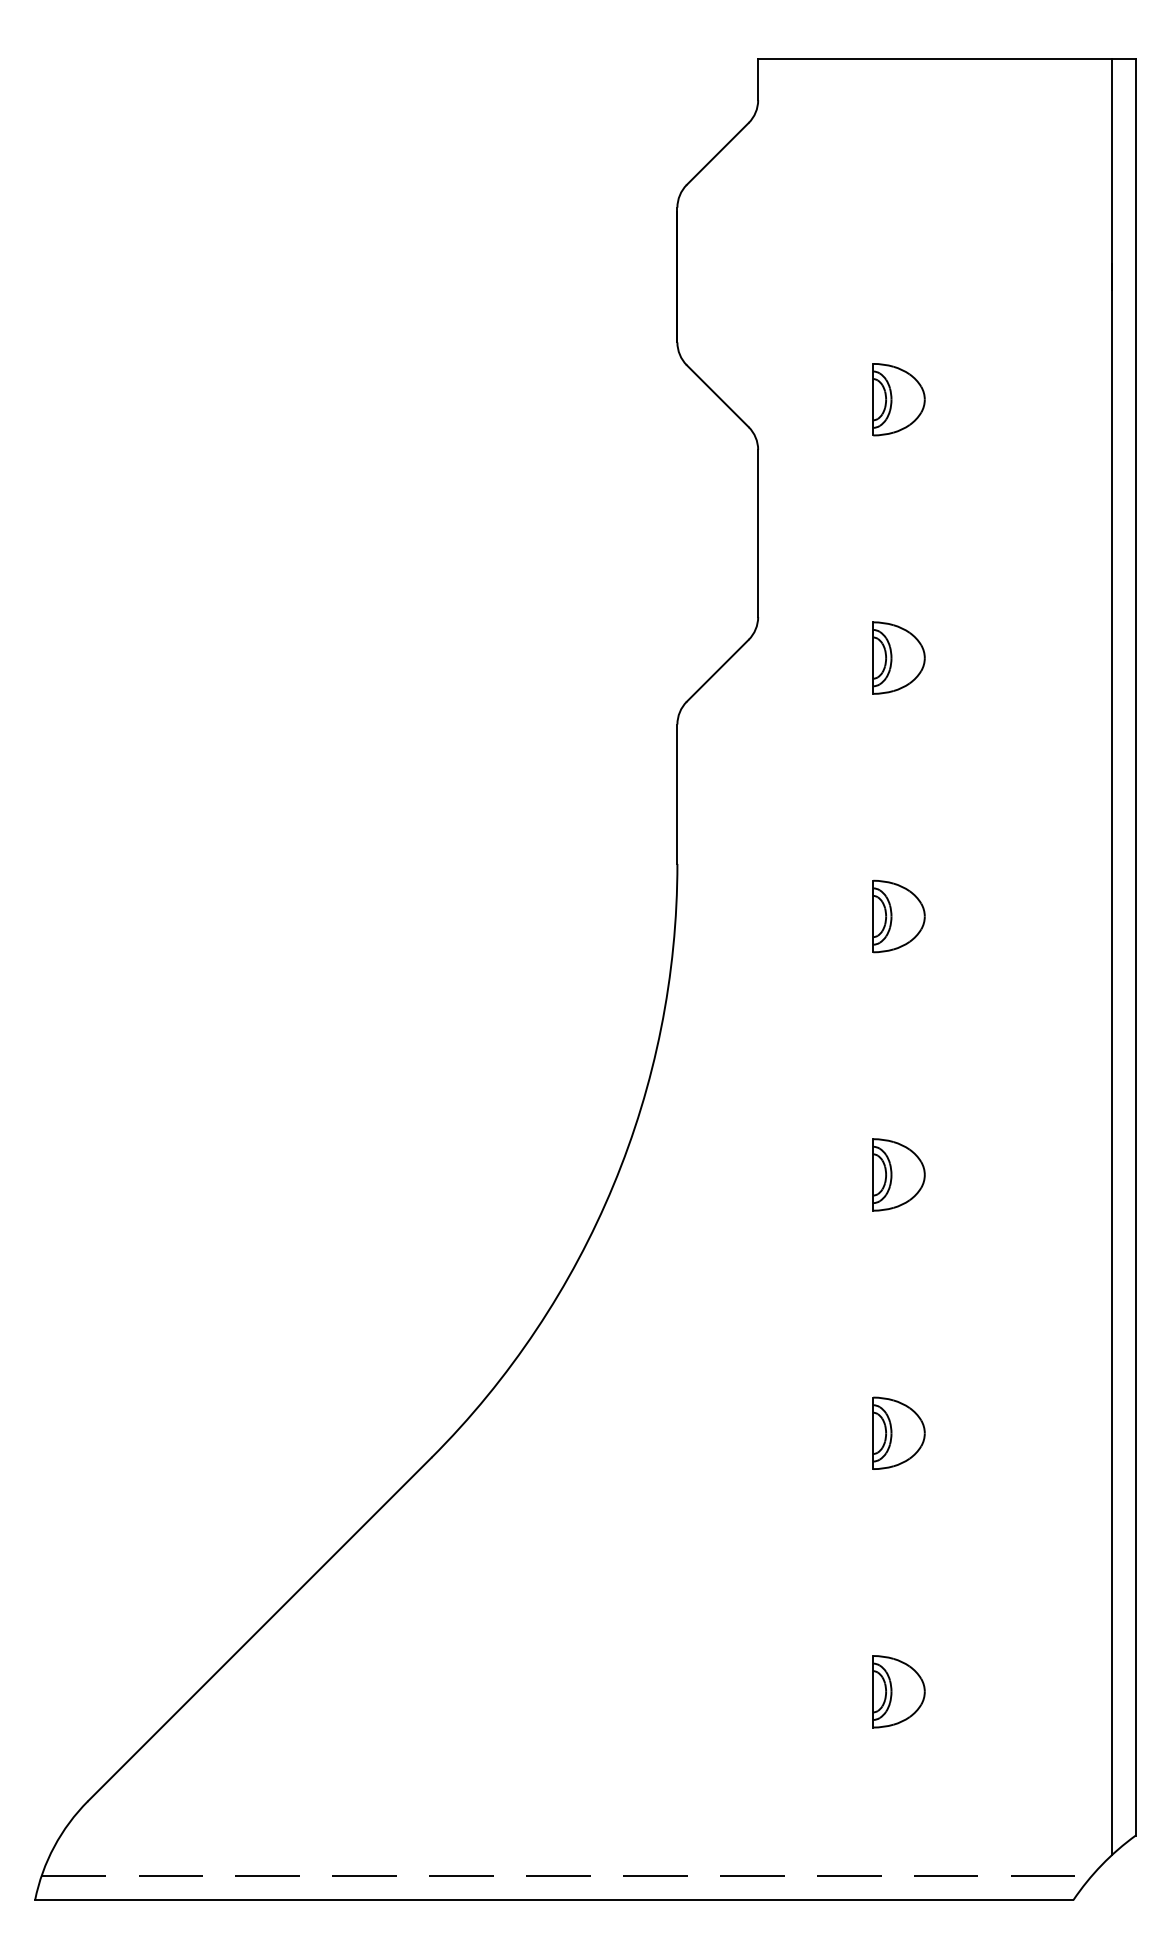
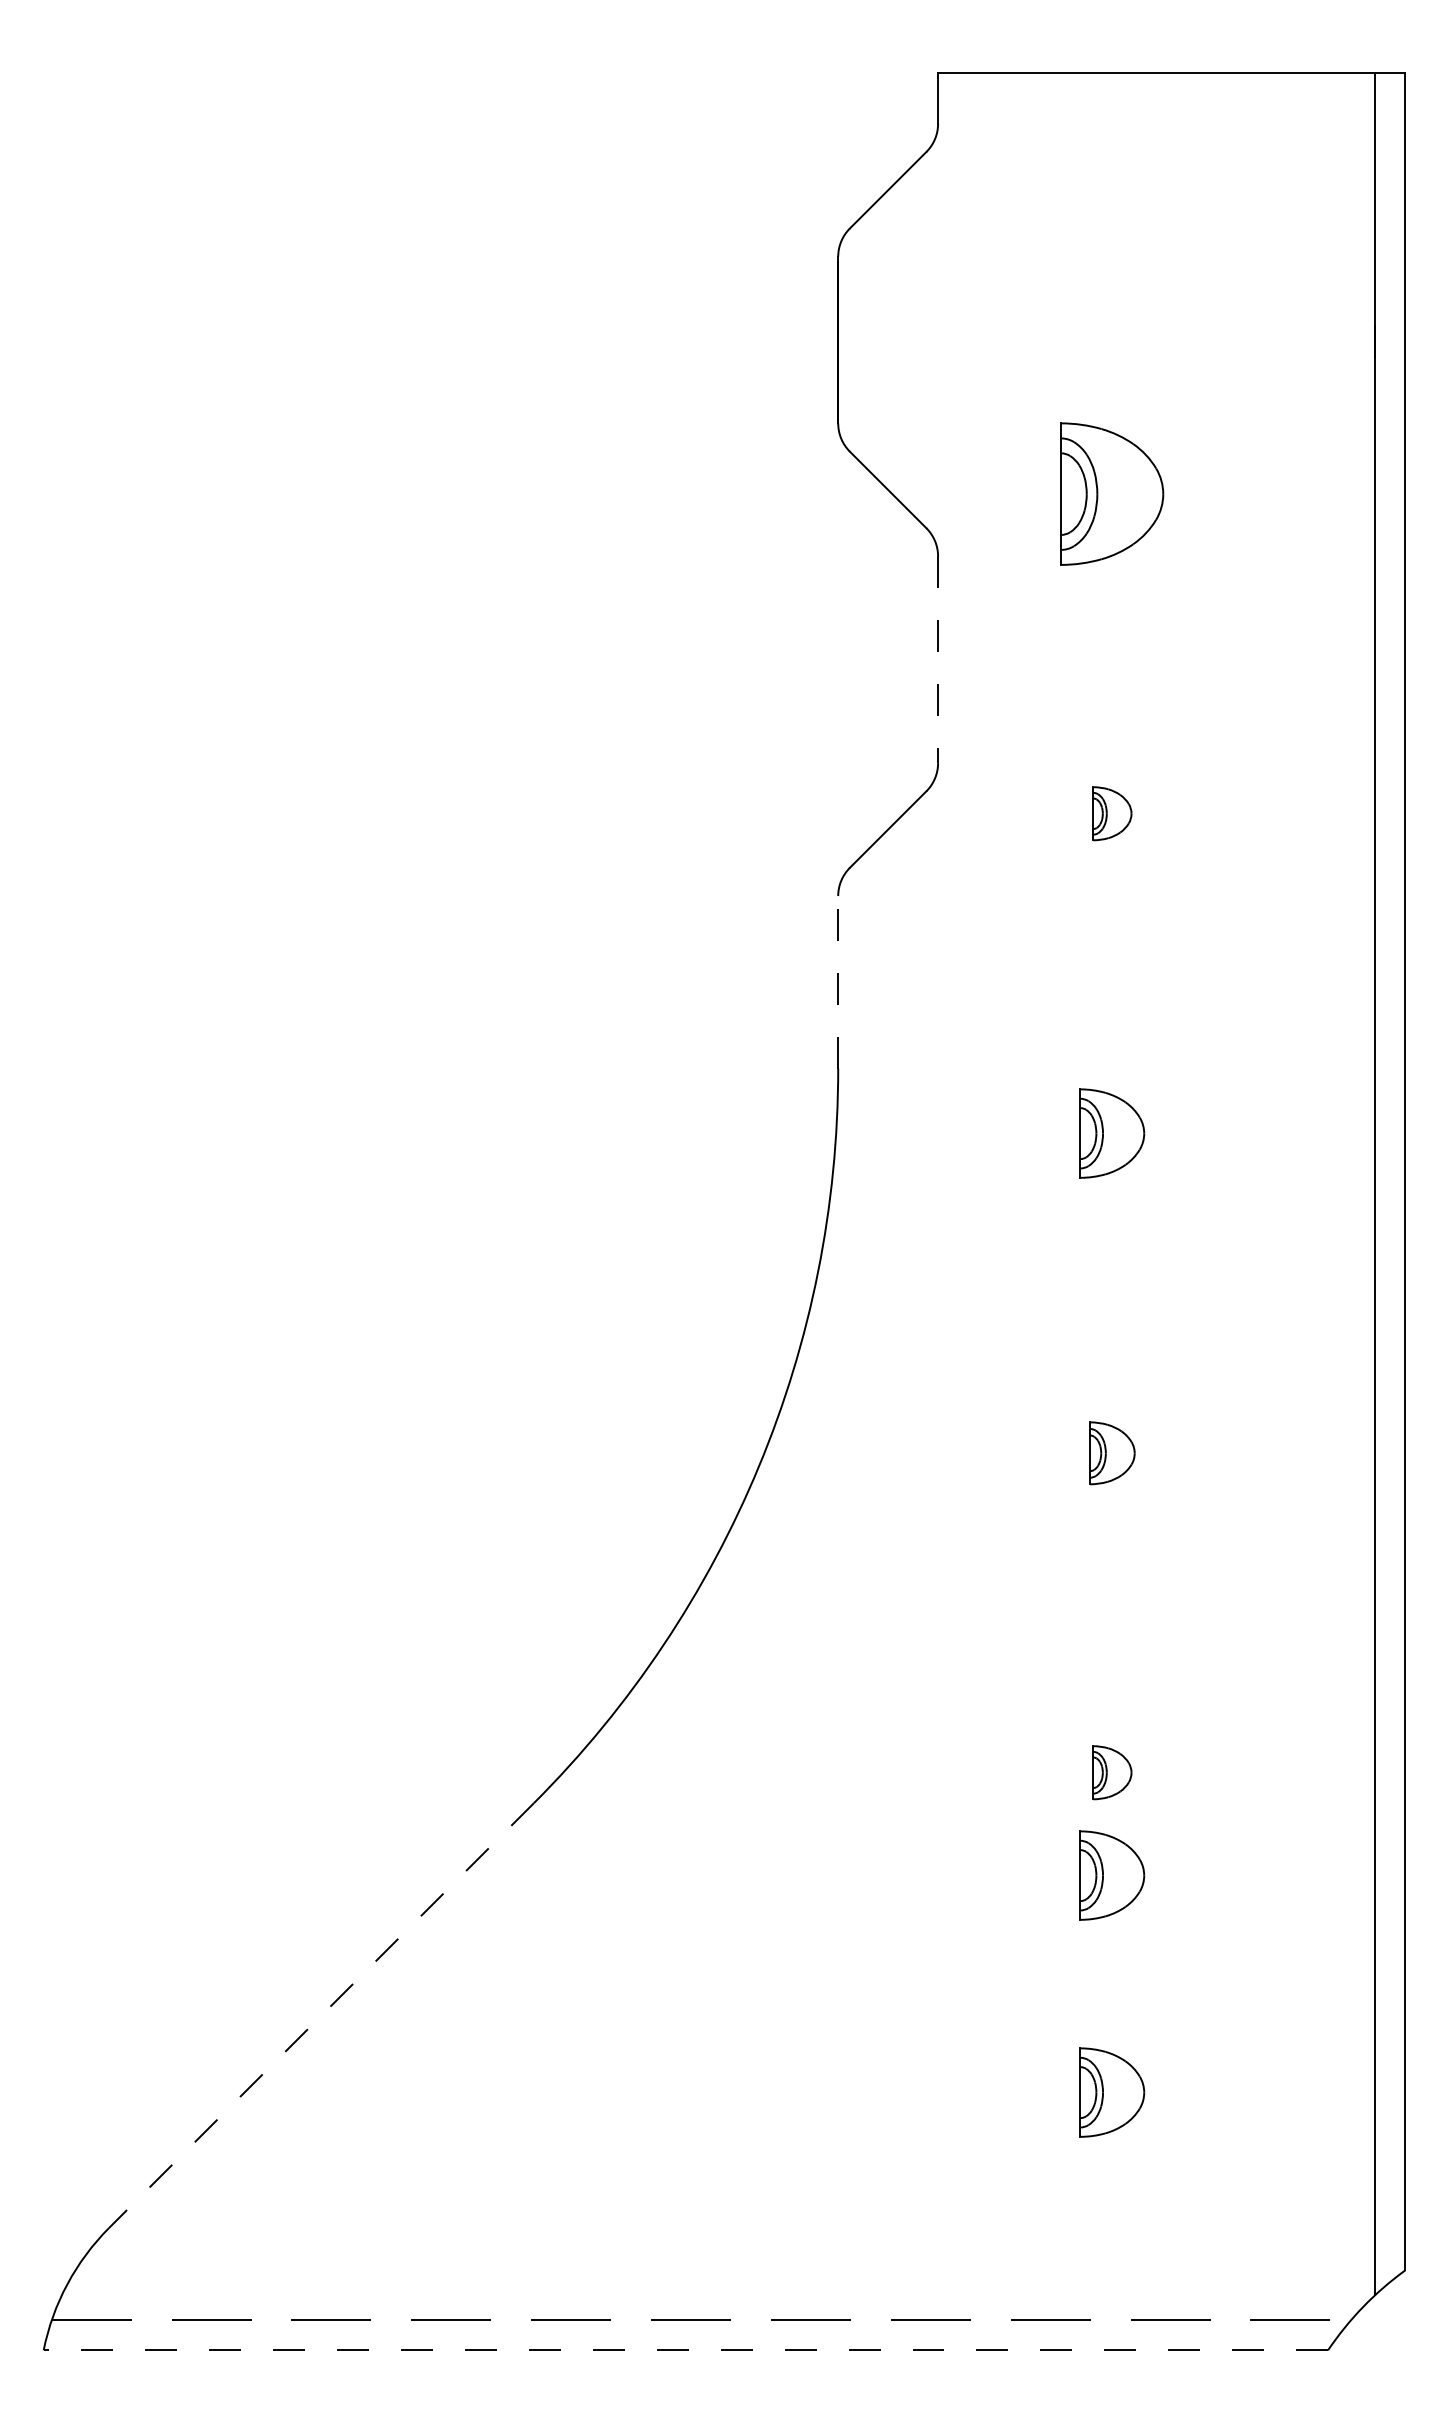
part: (899, 399) -> (1112, 494), size x1.6
line: (758, 534) -> (938, 660), solid -> dashed
part: (899, 657) -> (1112, 813), size x0.6
line: (677, 793) -> (838, 981), solid -> dashed
part: (899, 1175) -> (1112, 1453), size x0.7
part: (899, 1433) -> (1112, 1772), size x0.6
part: (899, 1516) -> (1112, 1875), added
line: (259, 1629) -> (321, 2015), solid -> dashed
line: (553, 1900) -> (685, 2350), solid -> dashed

